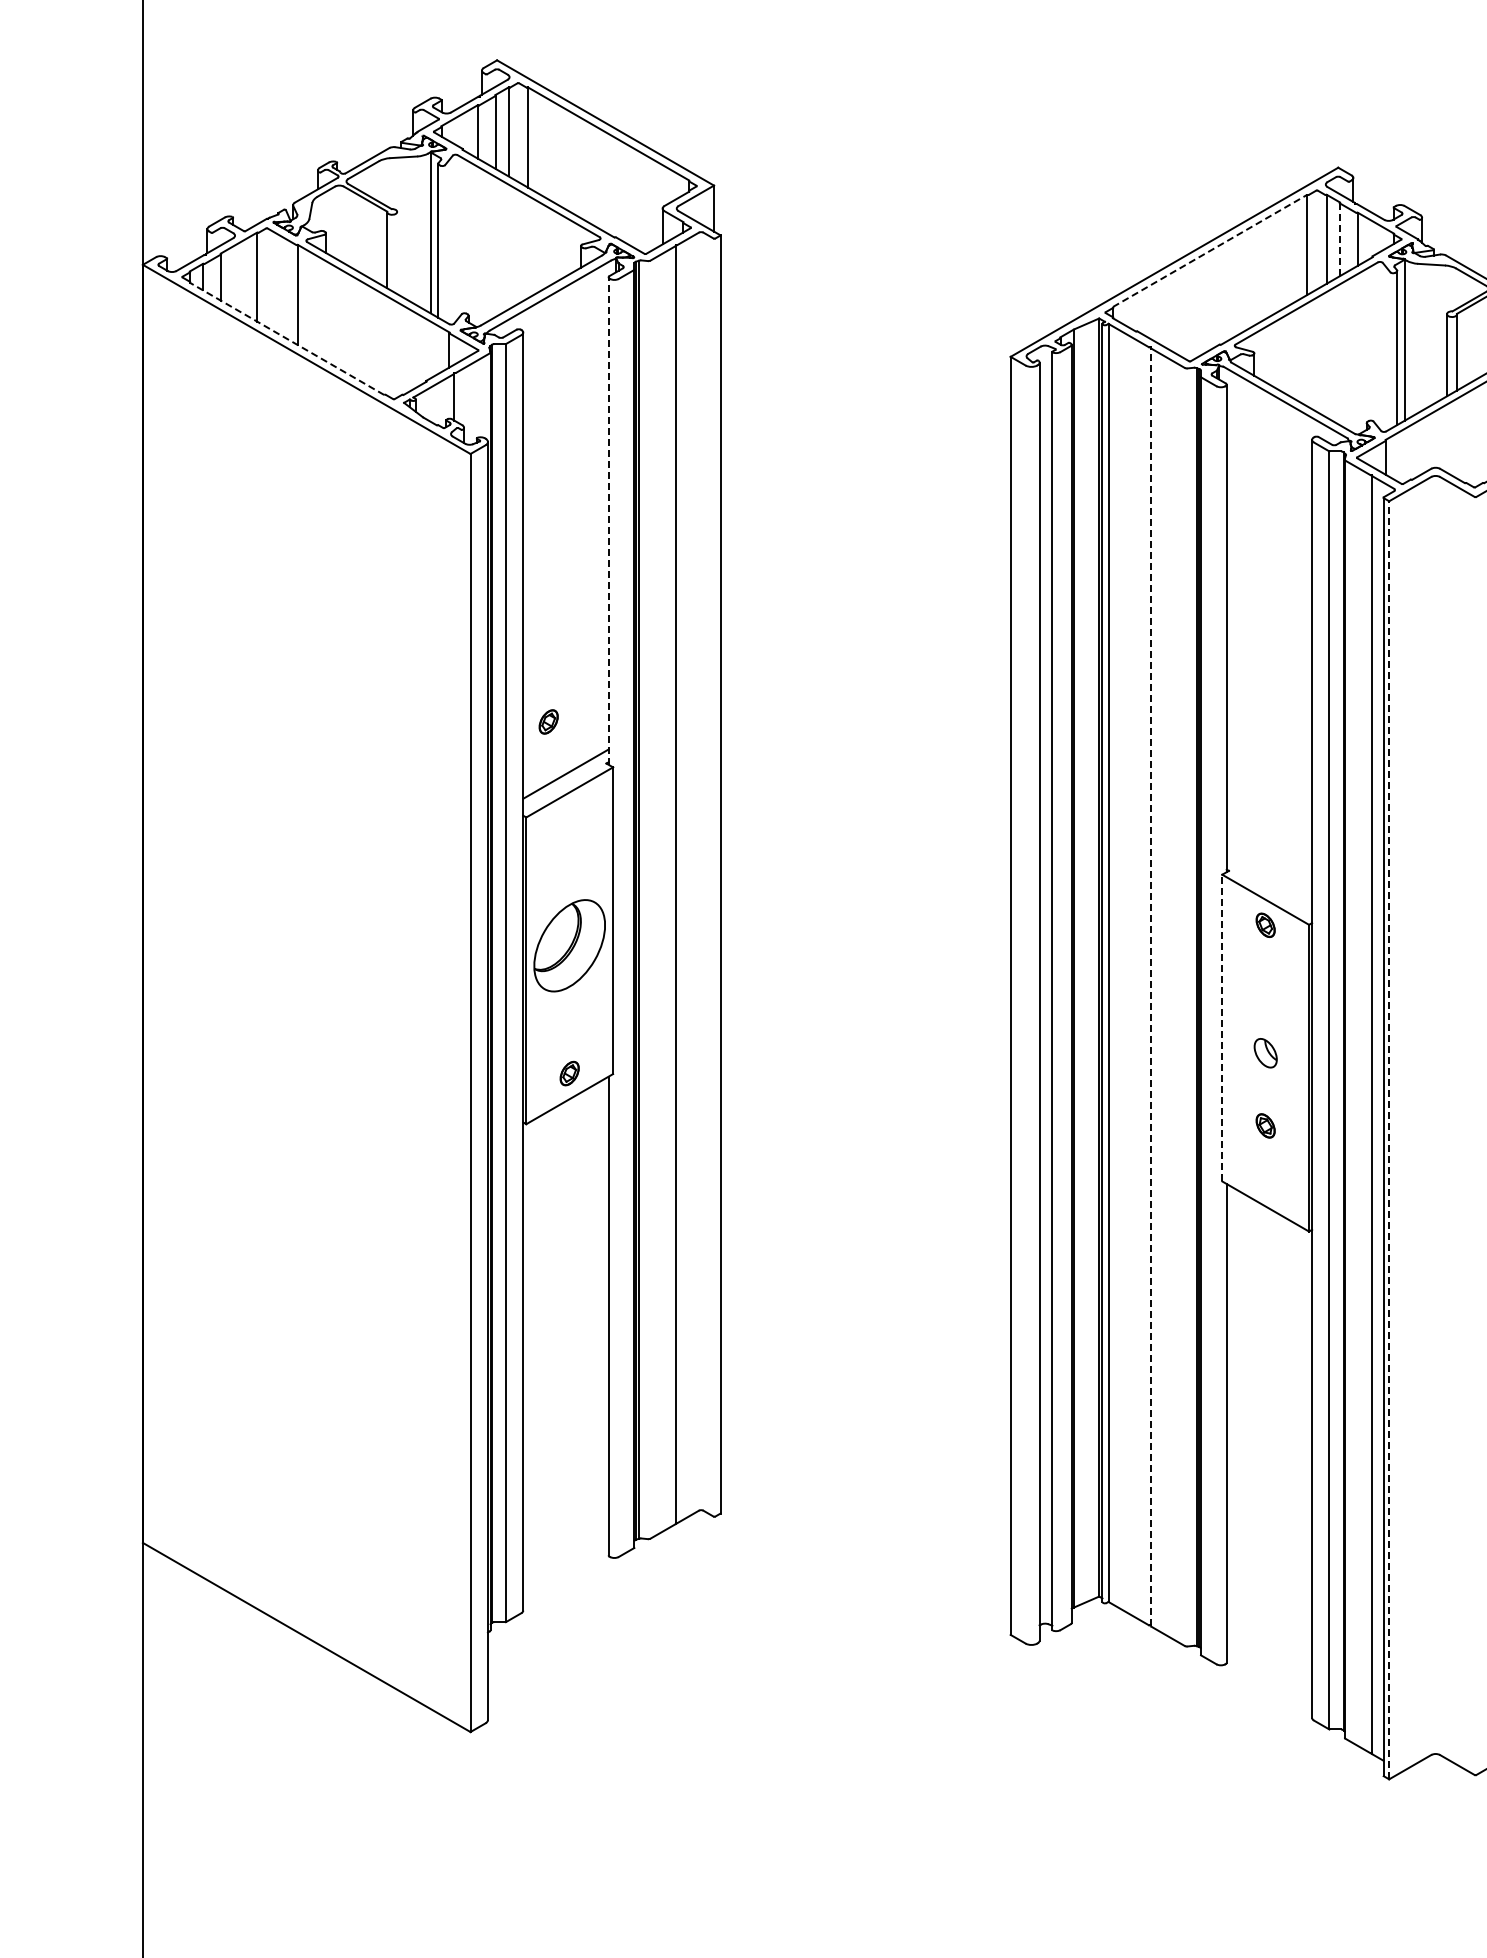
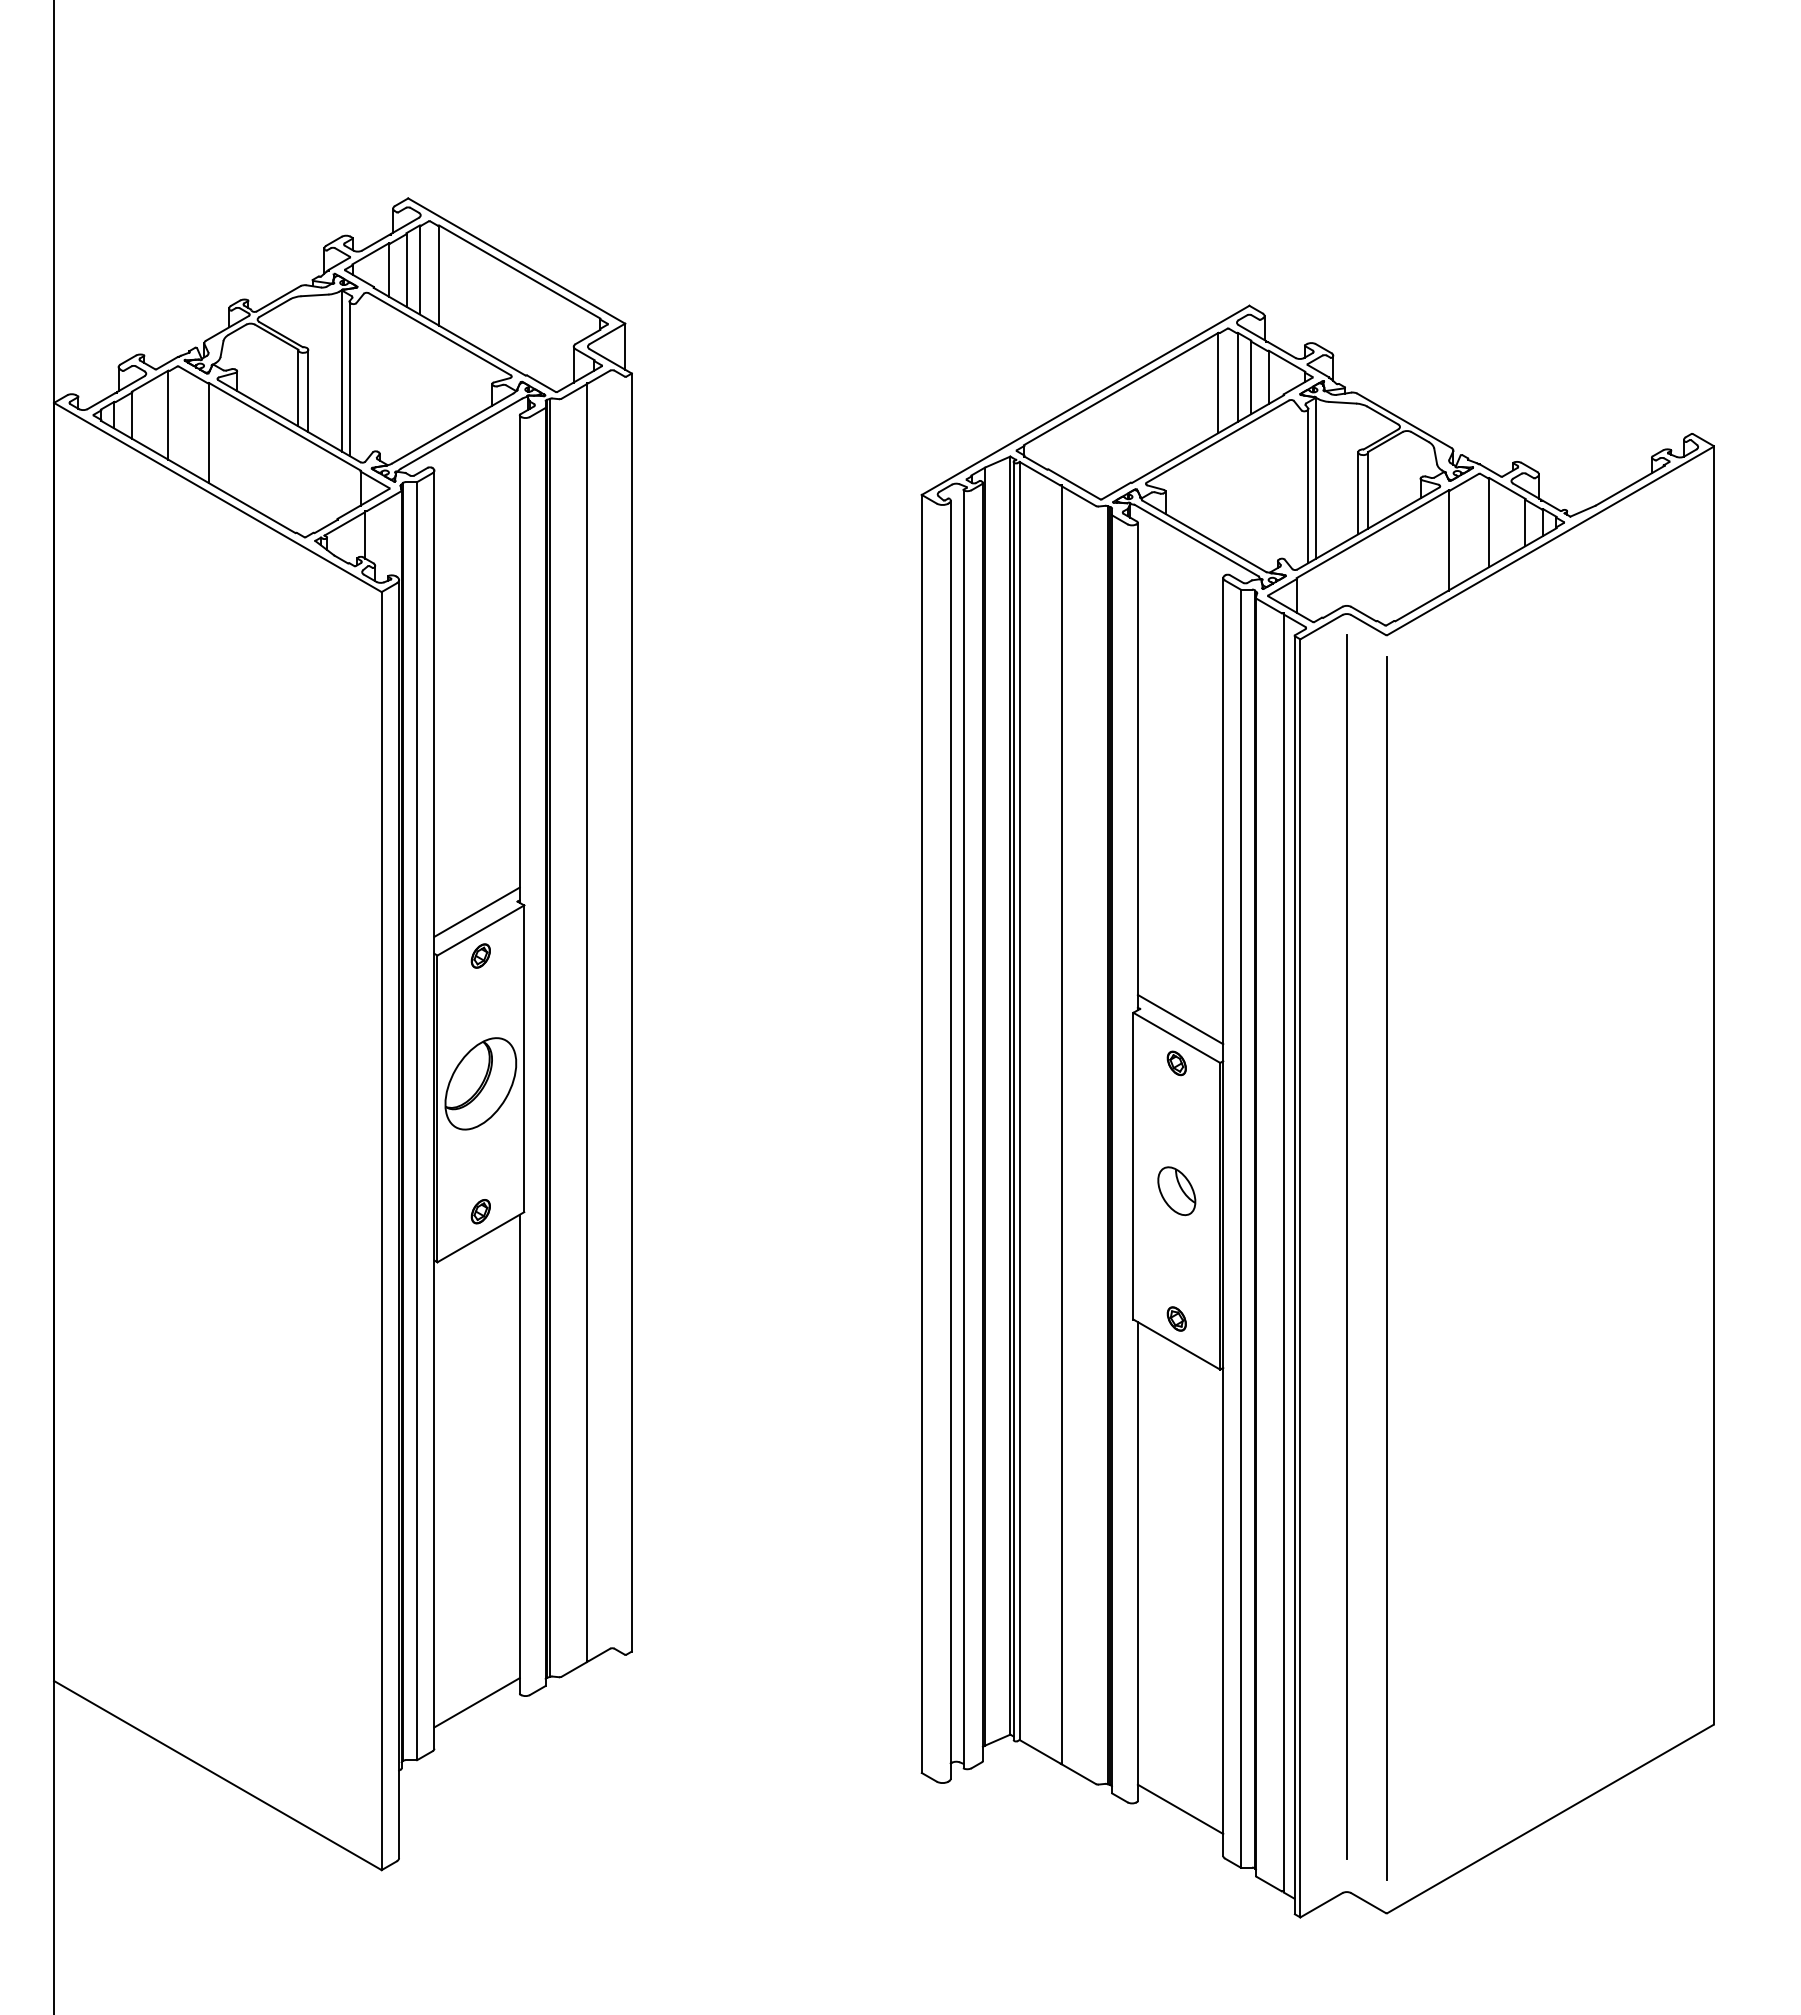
line: (1339, 239) -> (1250, 377), dashed -> solid
line: (1210, 250) -> (1121, 388), dashed -> solid
line: (397, 253) -> (308, 391), added
line: (286, 338) -> (197, 476), dashed -> solid
line: (608, 521) -> (519, 659), dashed -> solid
part: (548, 721) -> (480, 955), moved
line: (1269, 881) -> (1180, 1019), added
line: (1151, 986) -> (1062, 1124), dashed -> solid
line: (1222, 1027) -> (1133, 1165), dashed -> solid
part: (1265, 1053) -> (1176, 1191), size x1.67
line: (1436, 1109) -> (1347, 1247), added
part: (1265, 1125) -> (1176, 1318), moved
line: (1476, 1130) -> (1387, 1268), added
line: (1389, 1139) -> (1300, 1277), dashed -> solid
line: (565, 1564) -> (476, 1702), added
line: (1269, 1671) -> (1180, 1809), added

